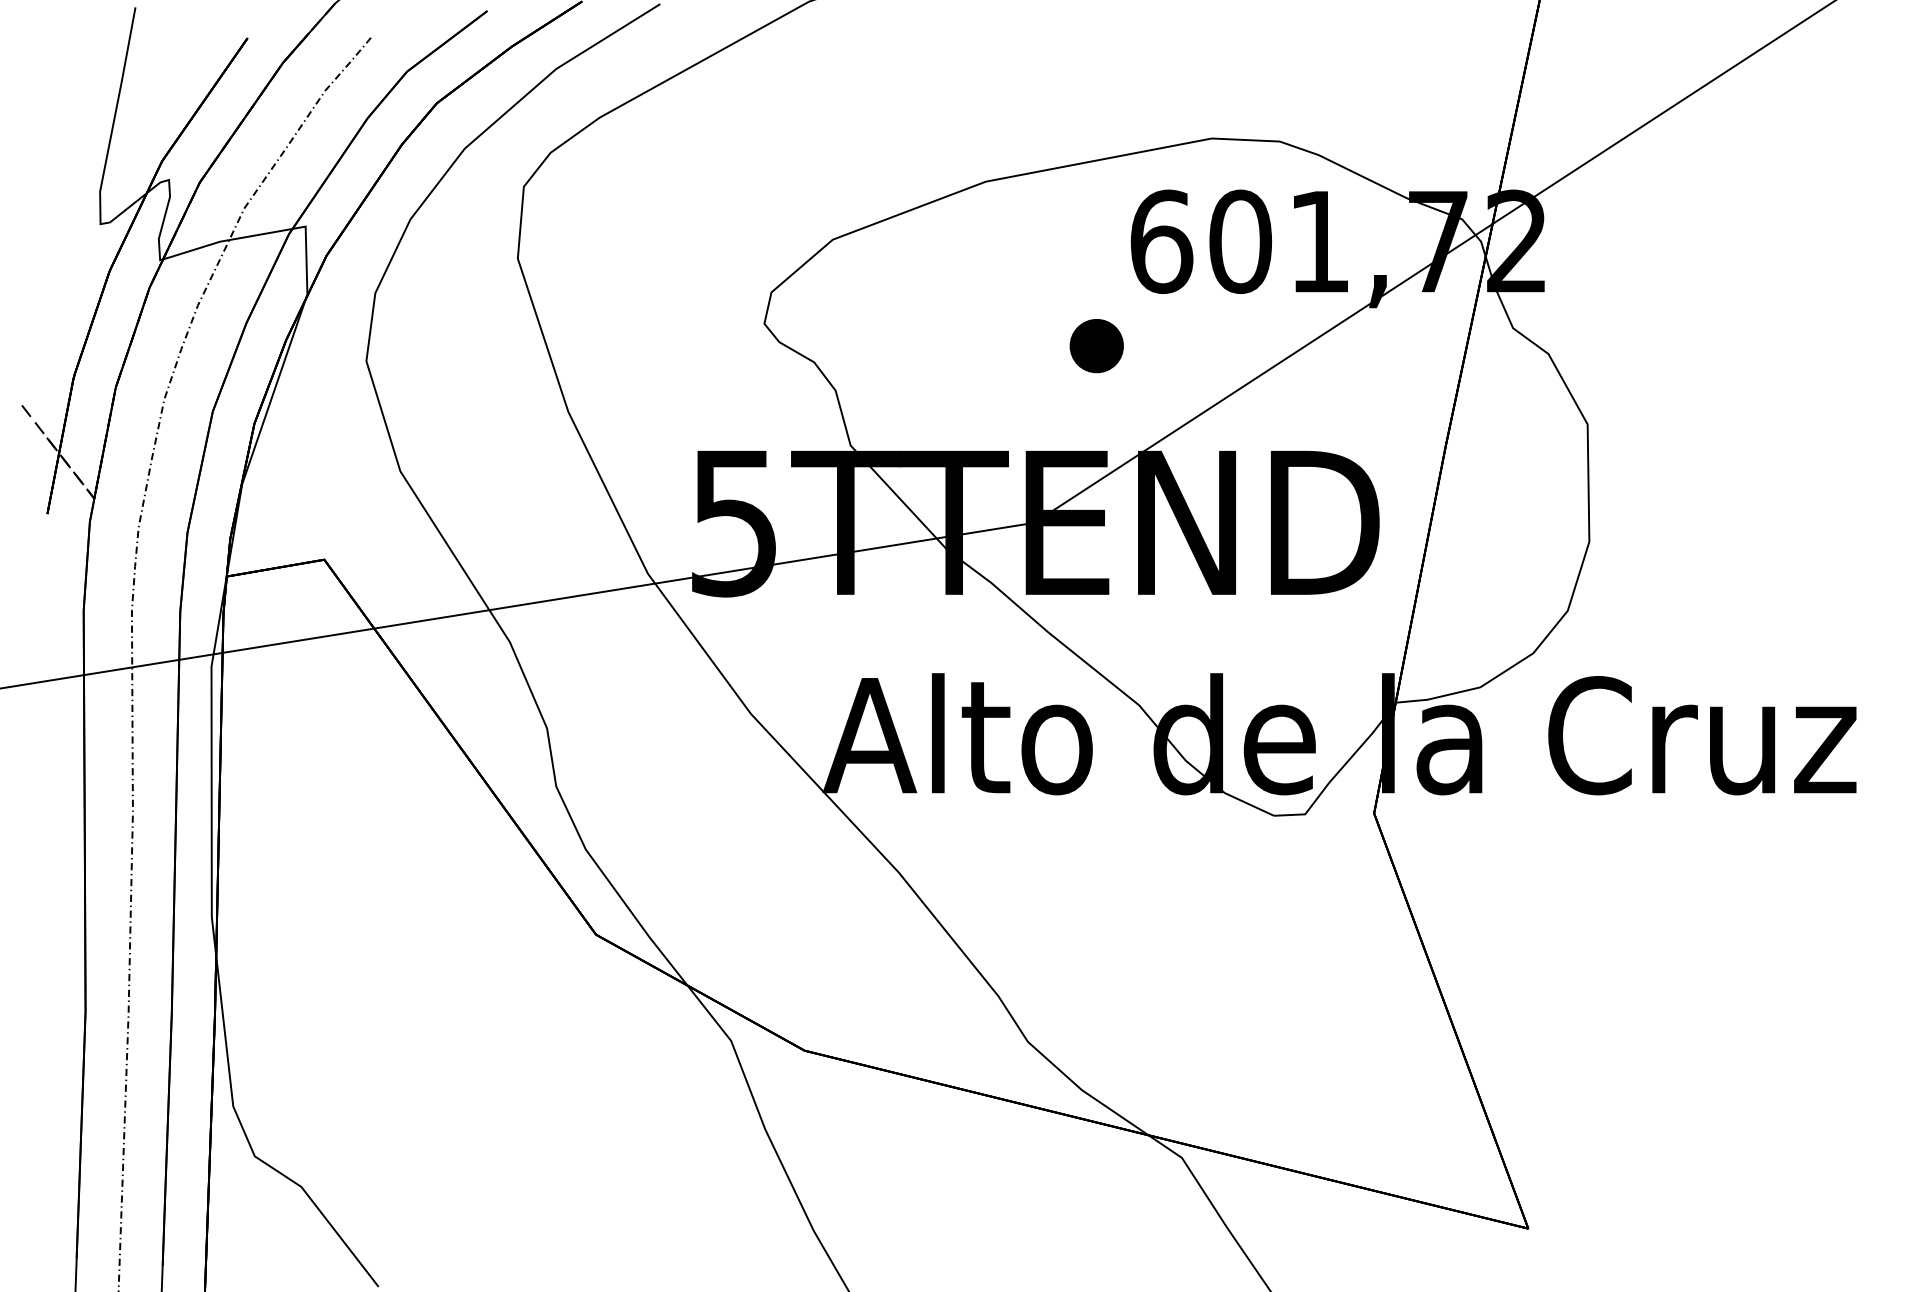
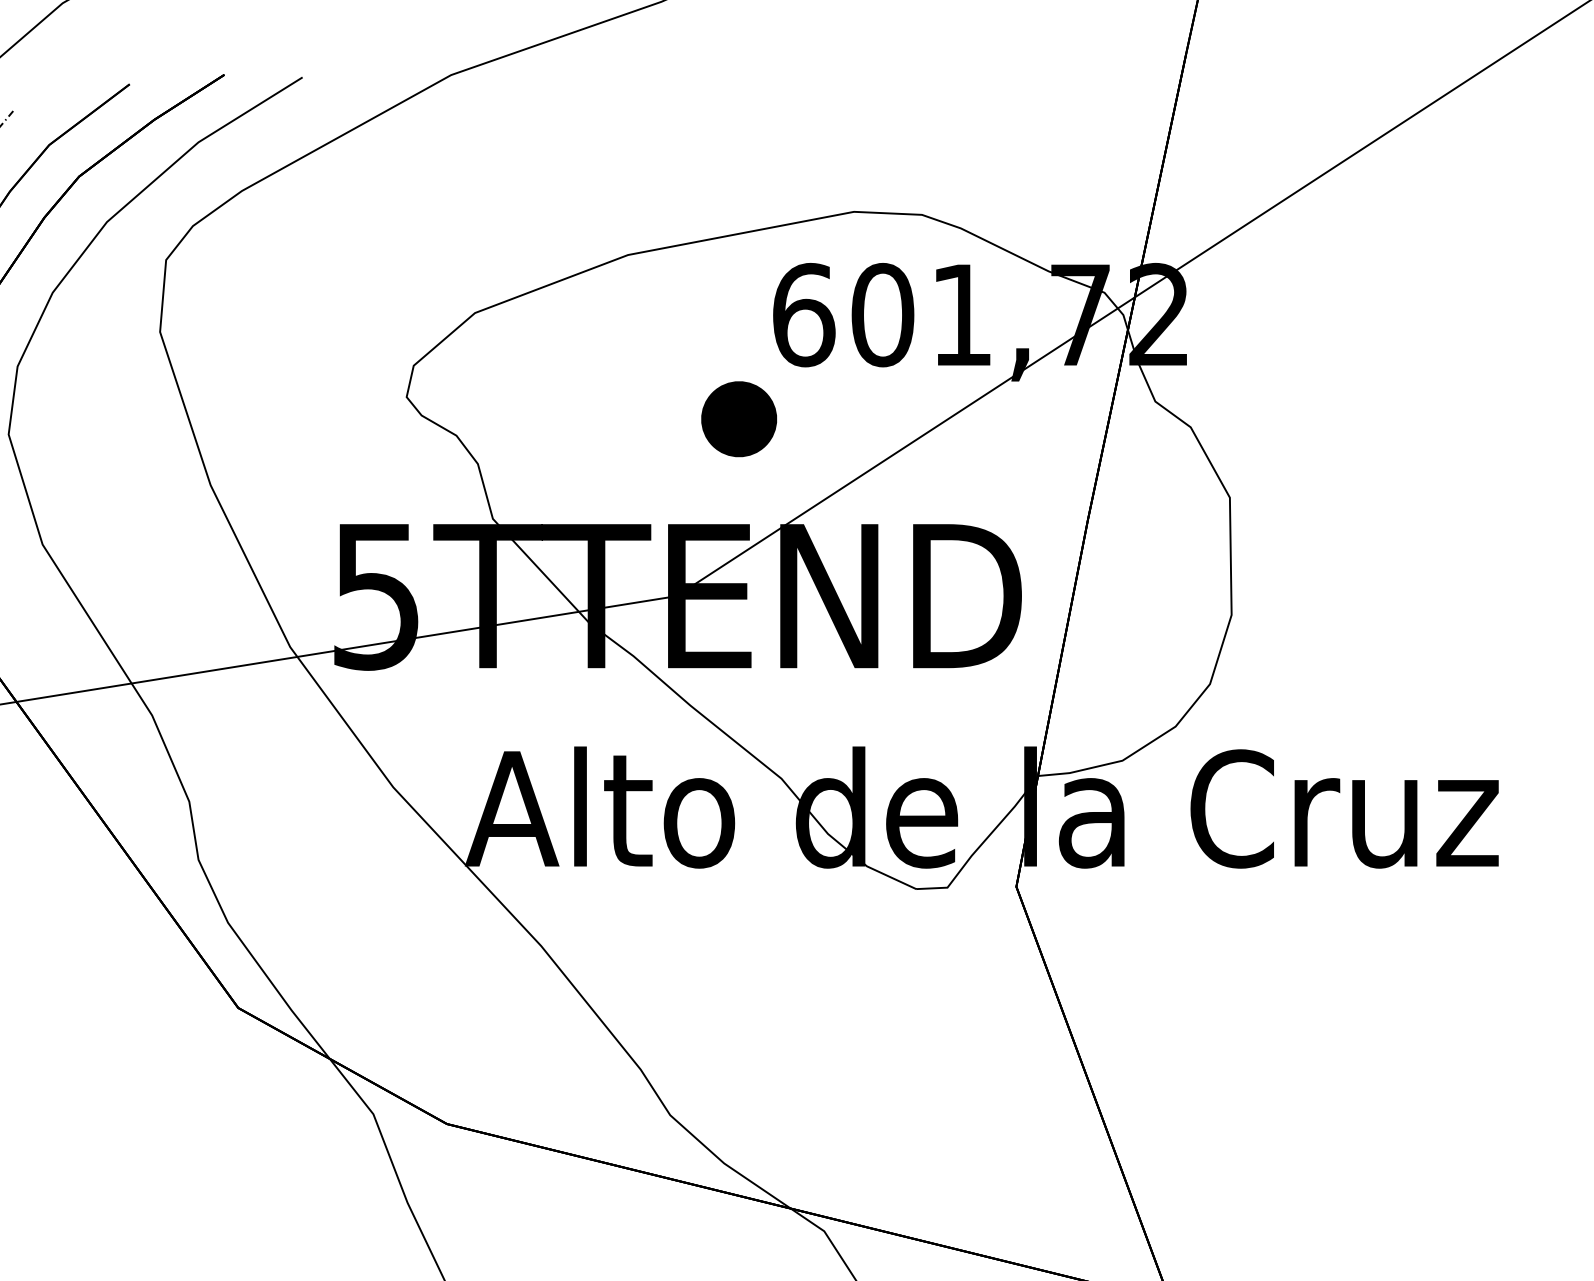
part: (1096, 346) -> (738, 419), size x1.4

